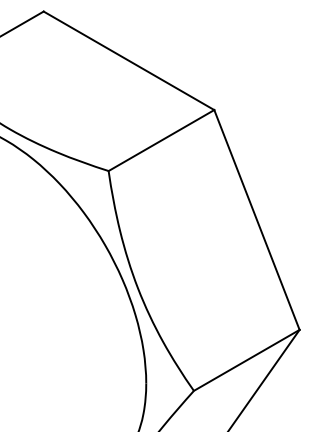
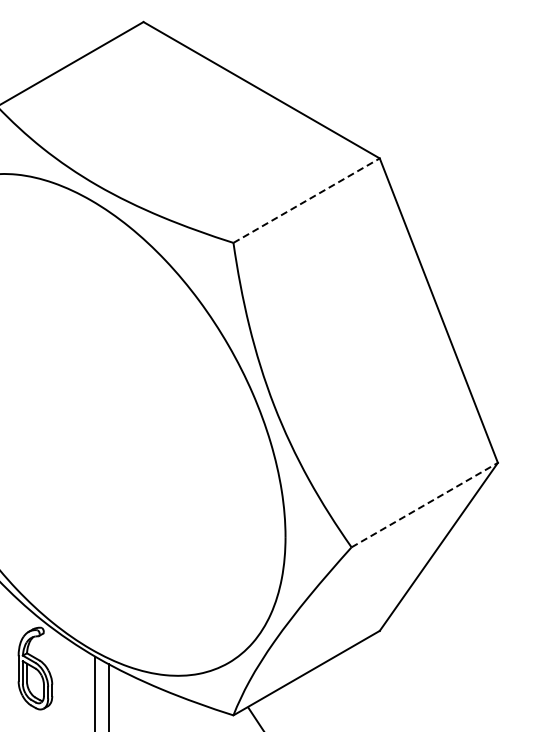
line: (162, 140) -> (307, 200), solid -> dashed
line: (247, 359) -> (425, 504), solid -> dashed

